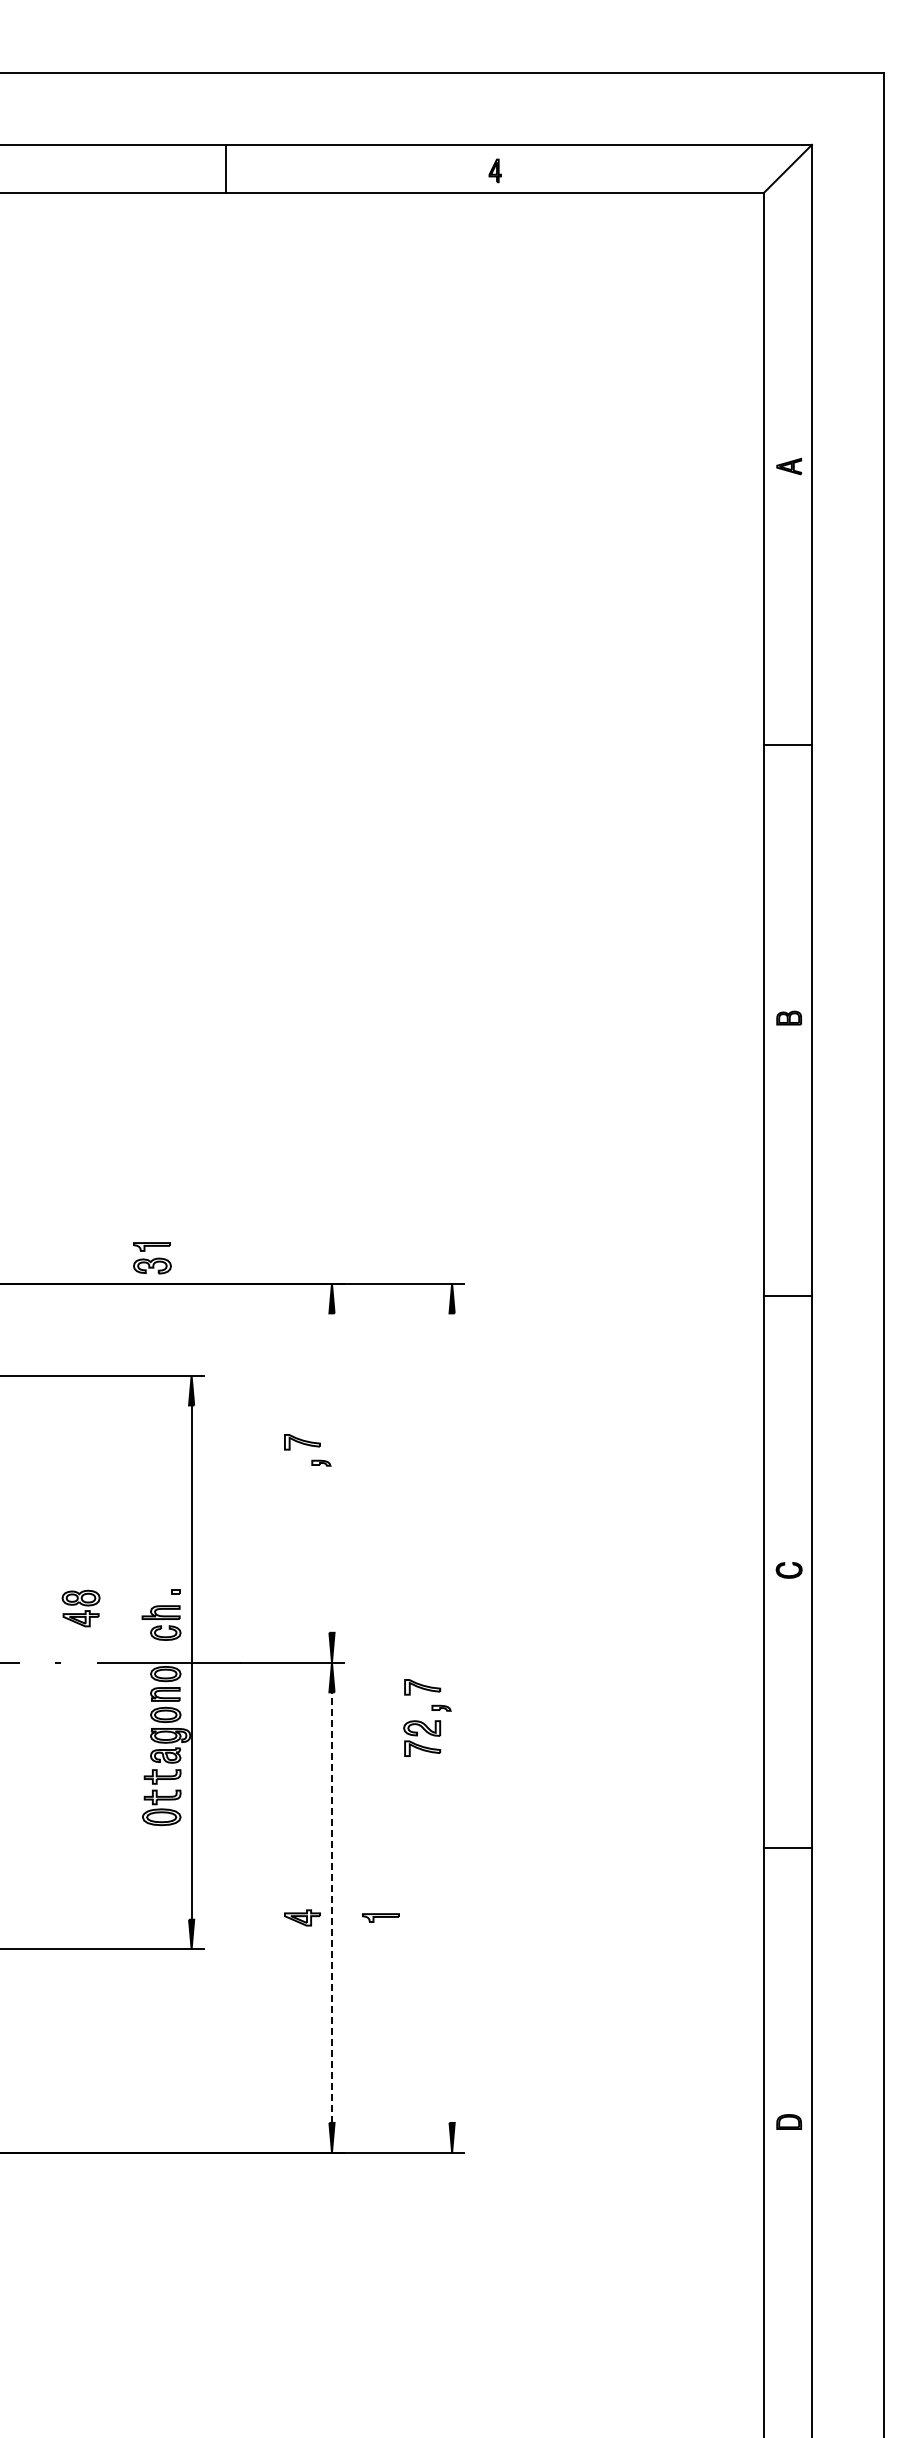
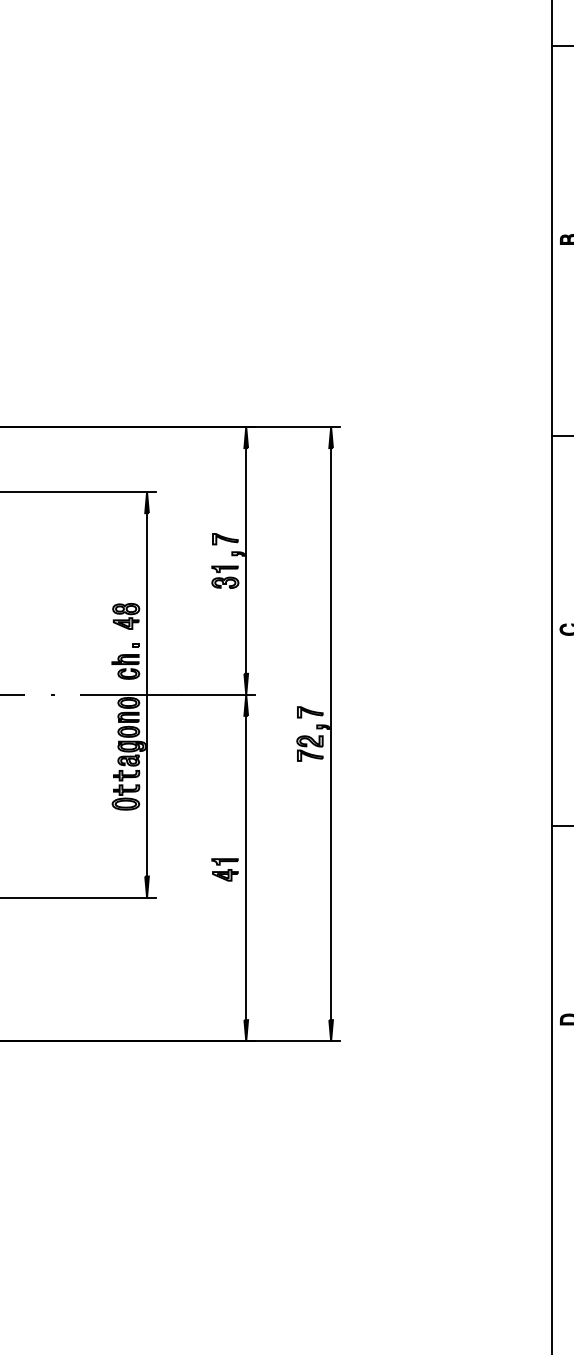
part: (152, 1258) -> (225, 577), moved
line: (331, 1472) -> (245, 560), added
part: (80, 1608) -> (125, 616), moved
line: (452, 1717) -> (331, 733), added
line: (331, 1907) -> (245, 867), dashed -> solid
part: (380, 1917) -> (224, 861), moved

